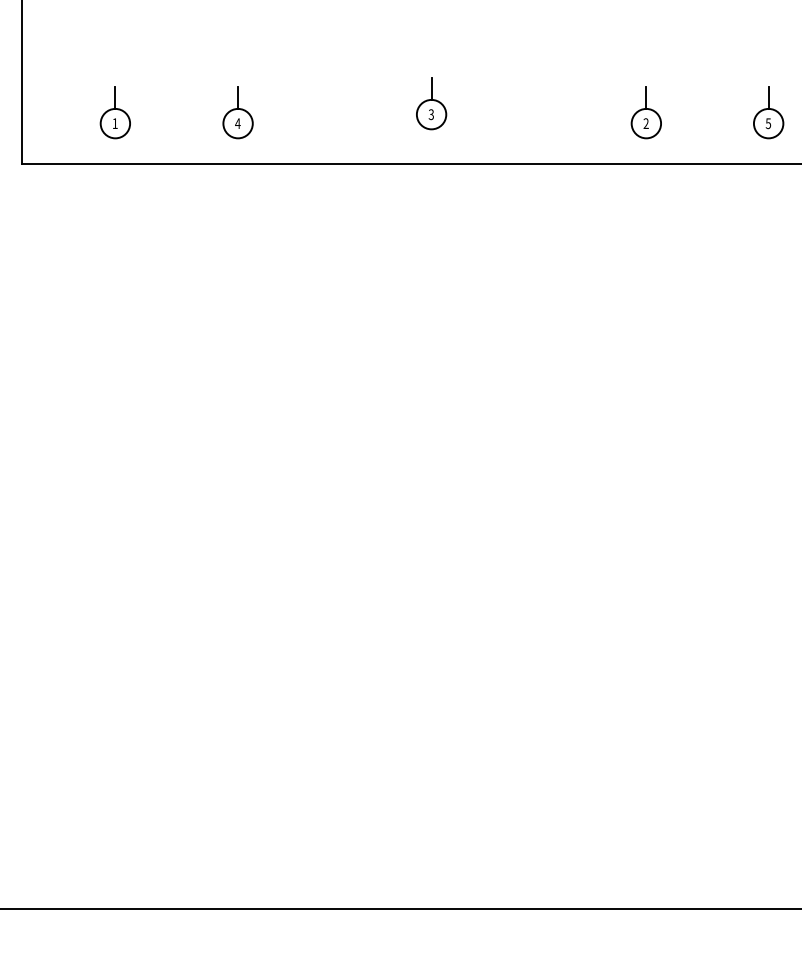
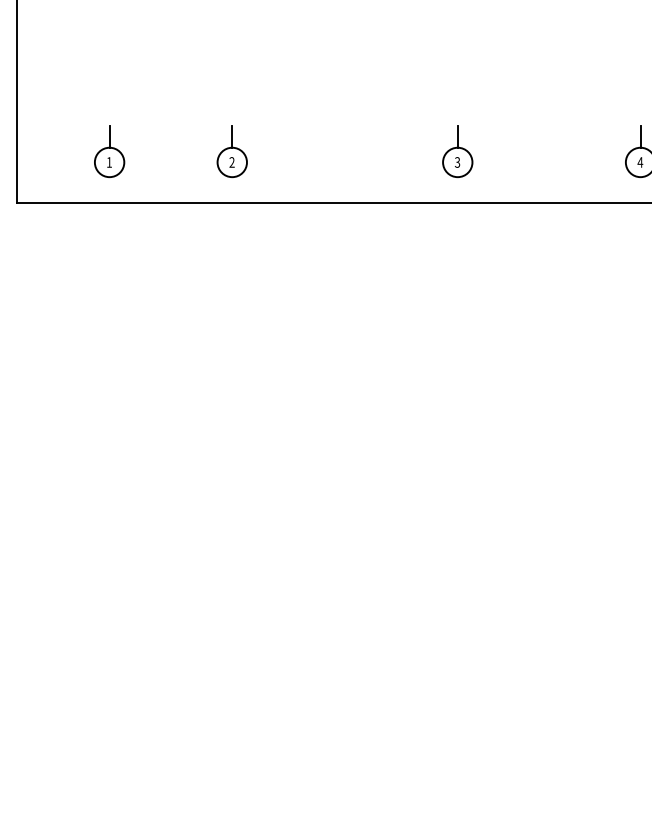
part: (431, 103) -> (457, 151), moved
text: (237, 123) -> (231, 162), 4 -> 2
text: (646, 123) -> (640, 162), 2 -> 4

